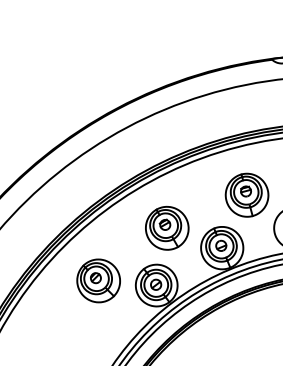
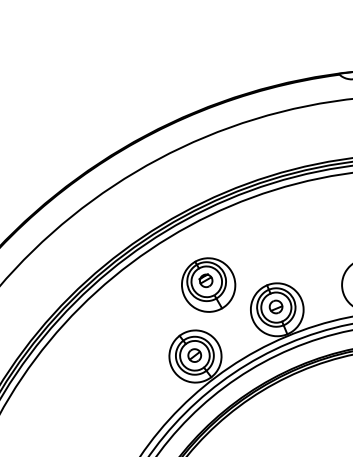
part: (246, 195) -> (307, 243), removed
part: (98, 280) -> (122, 350), removed

